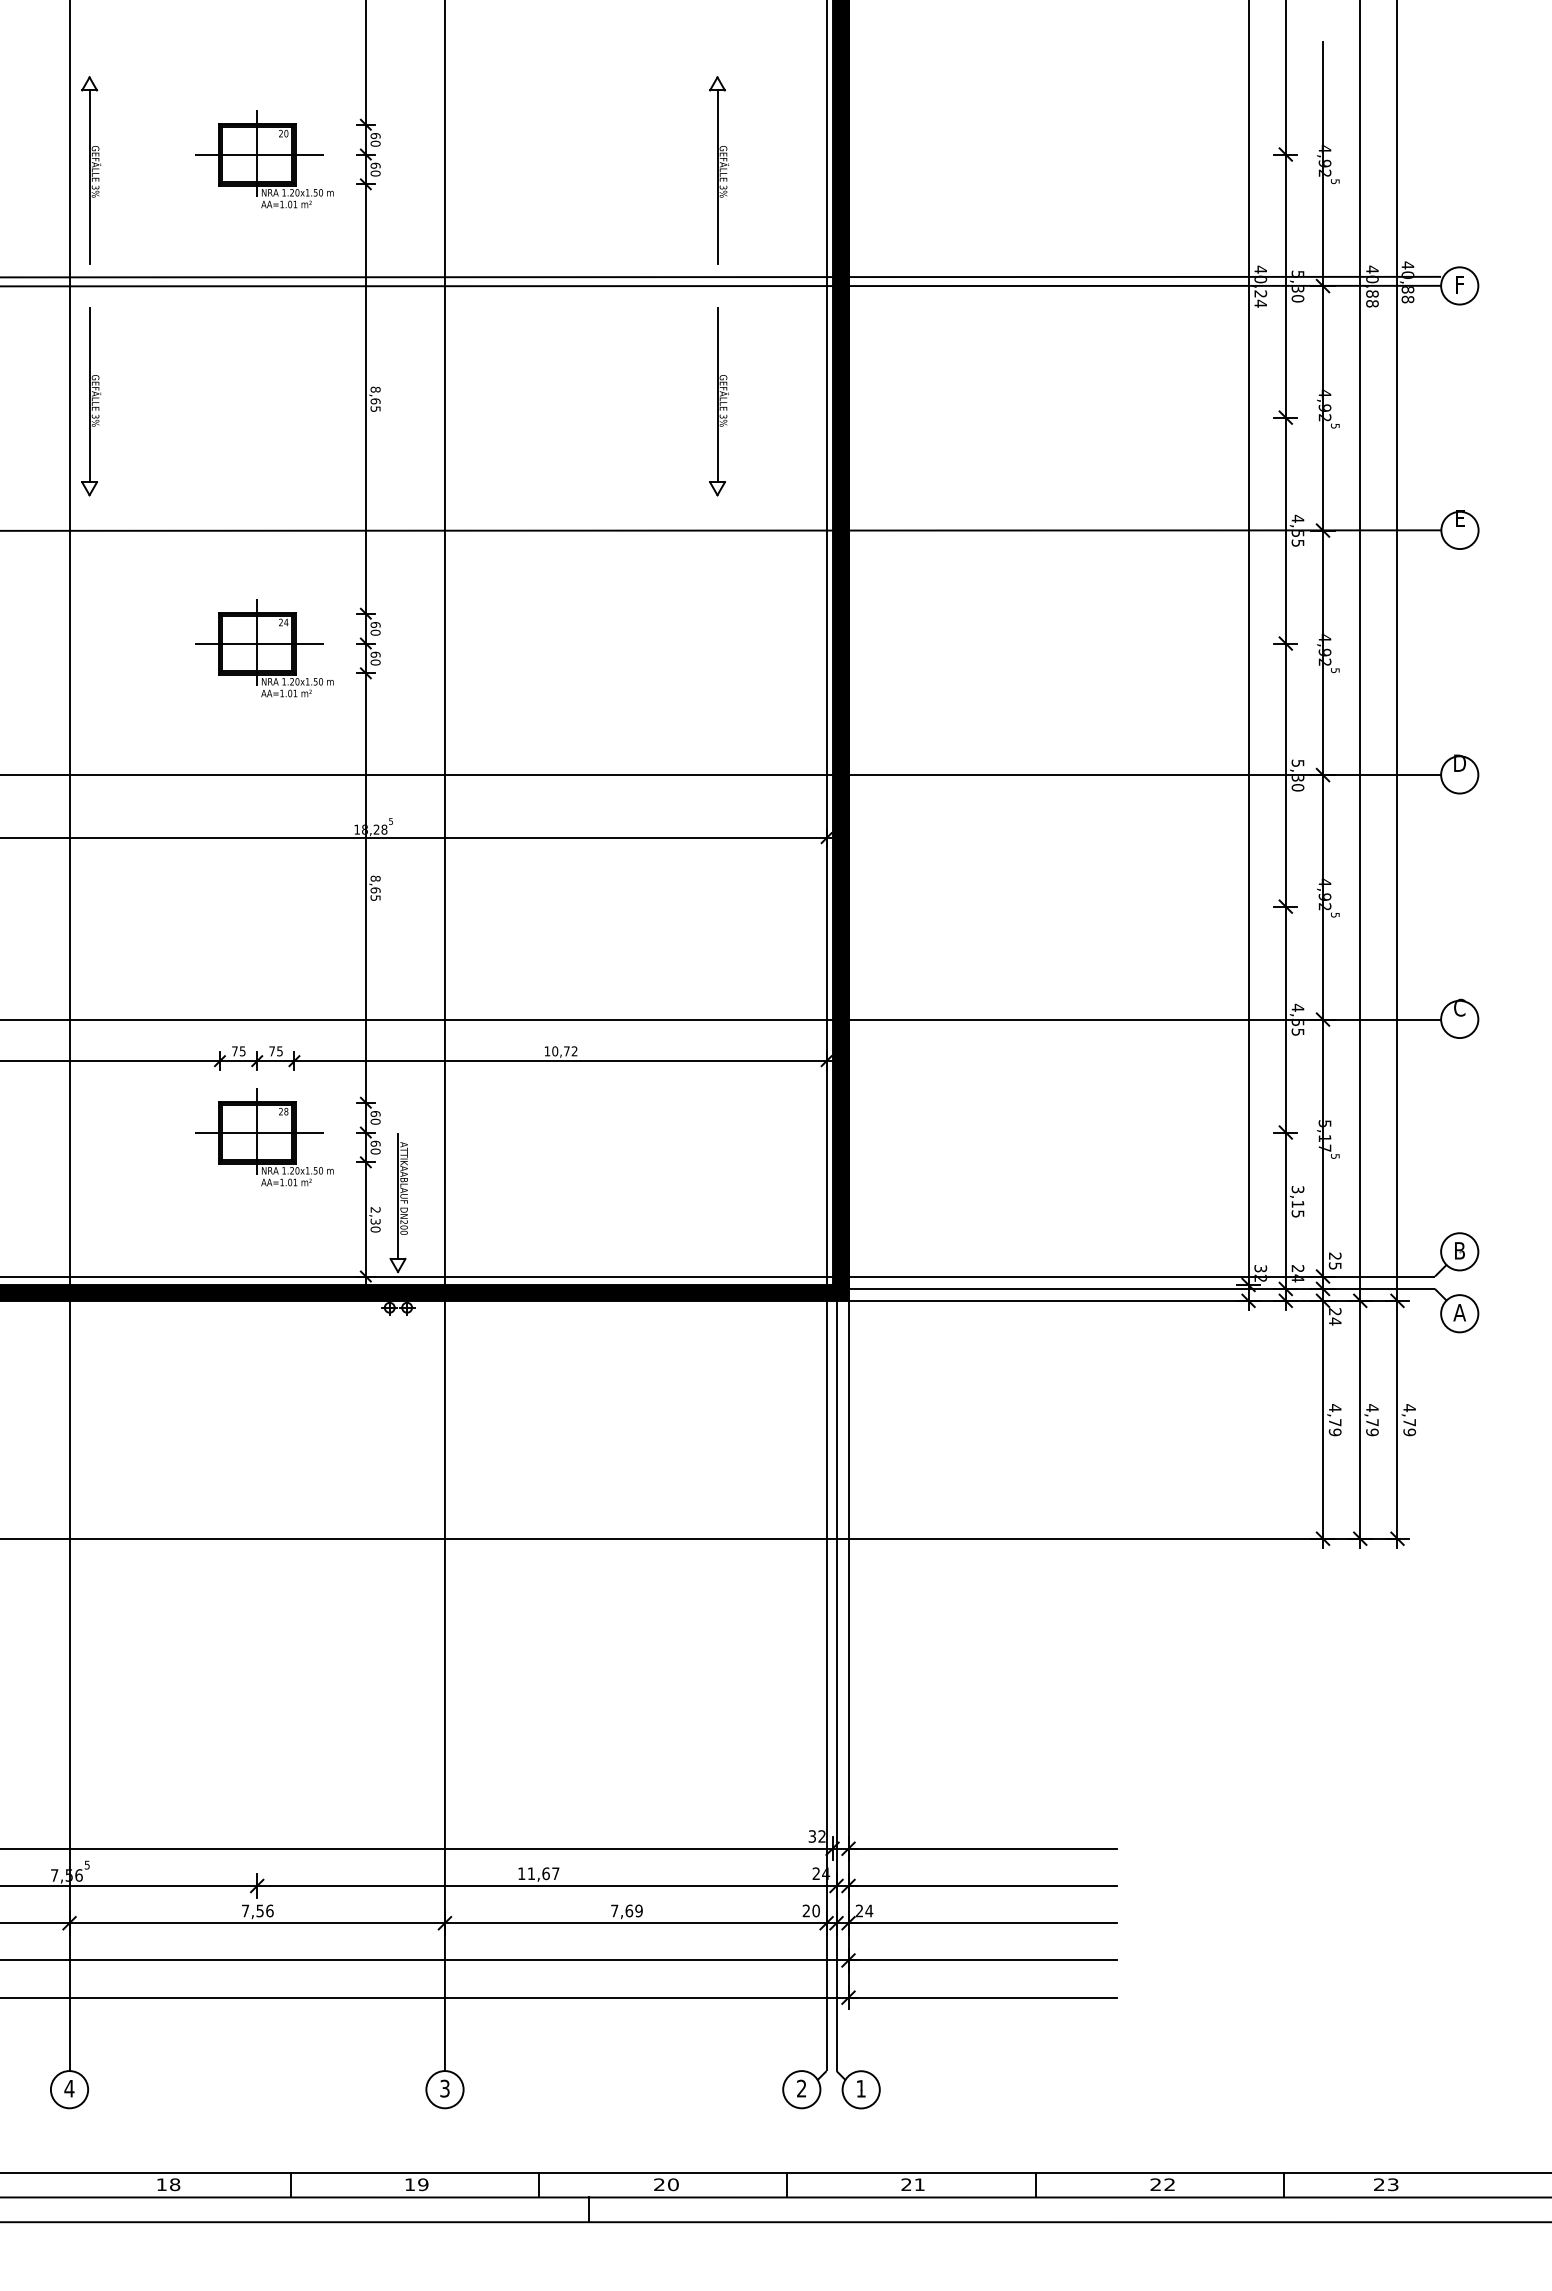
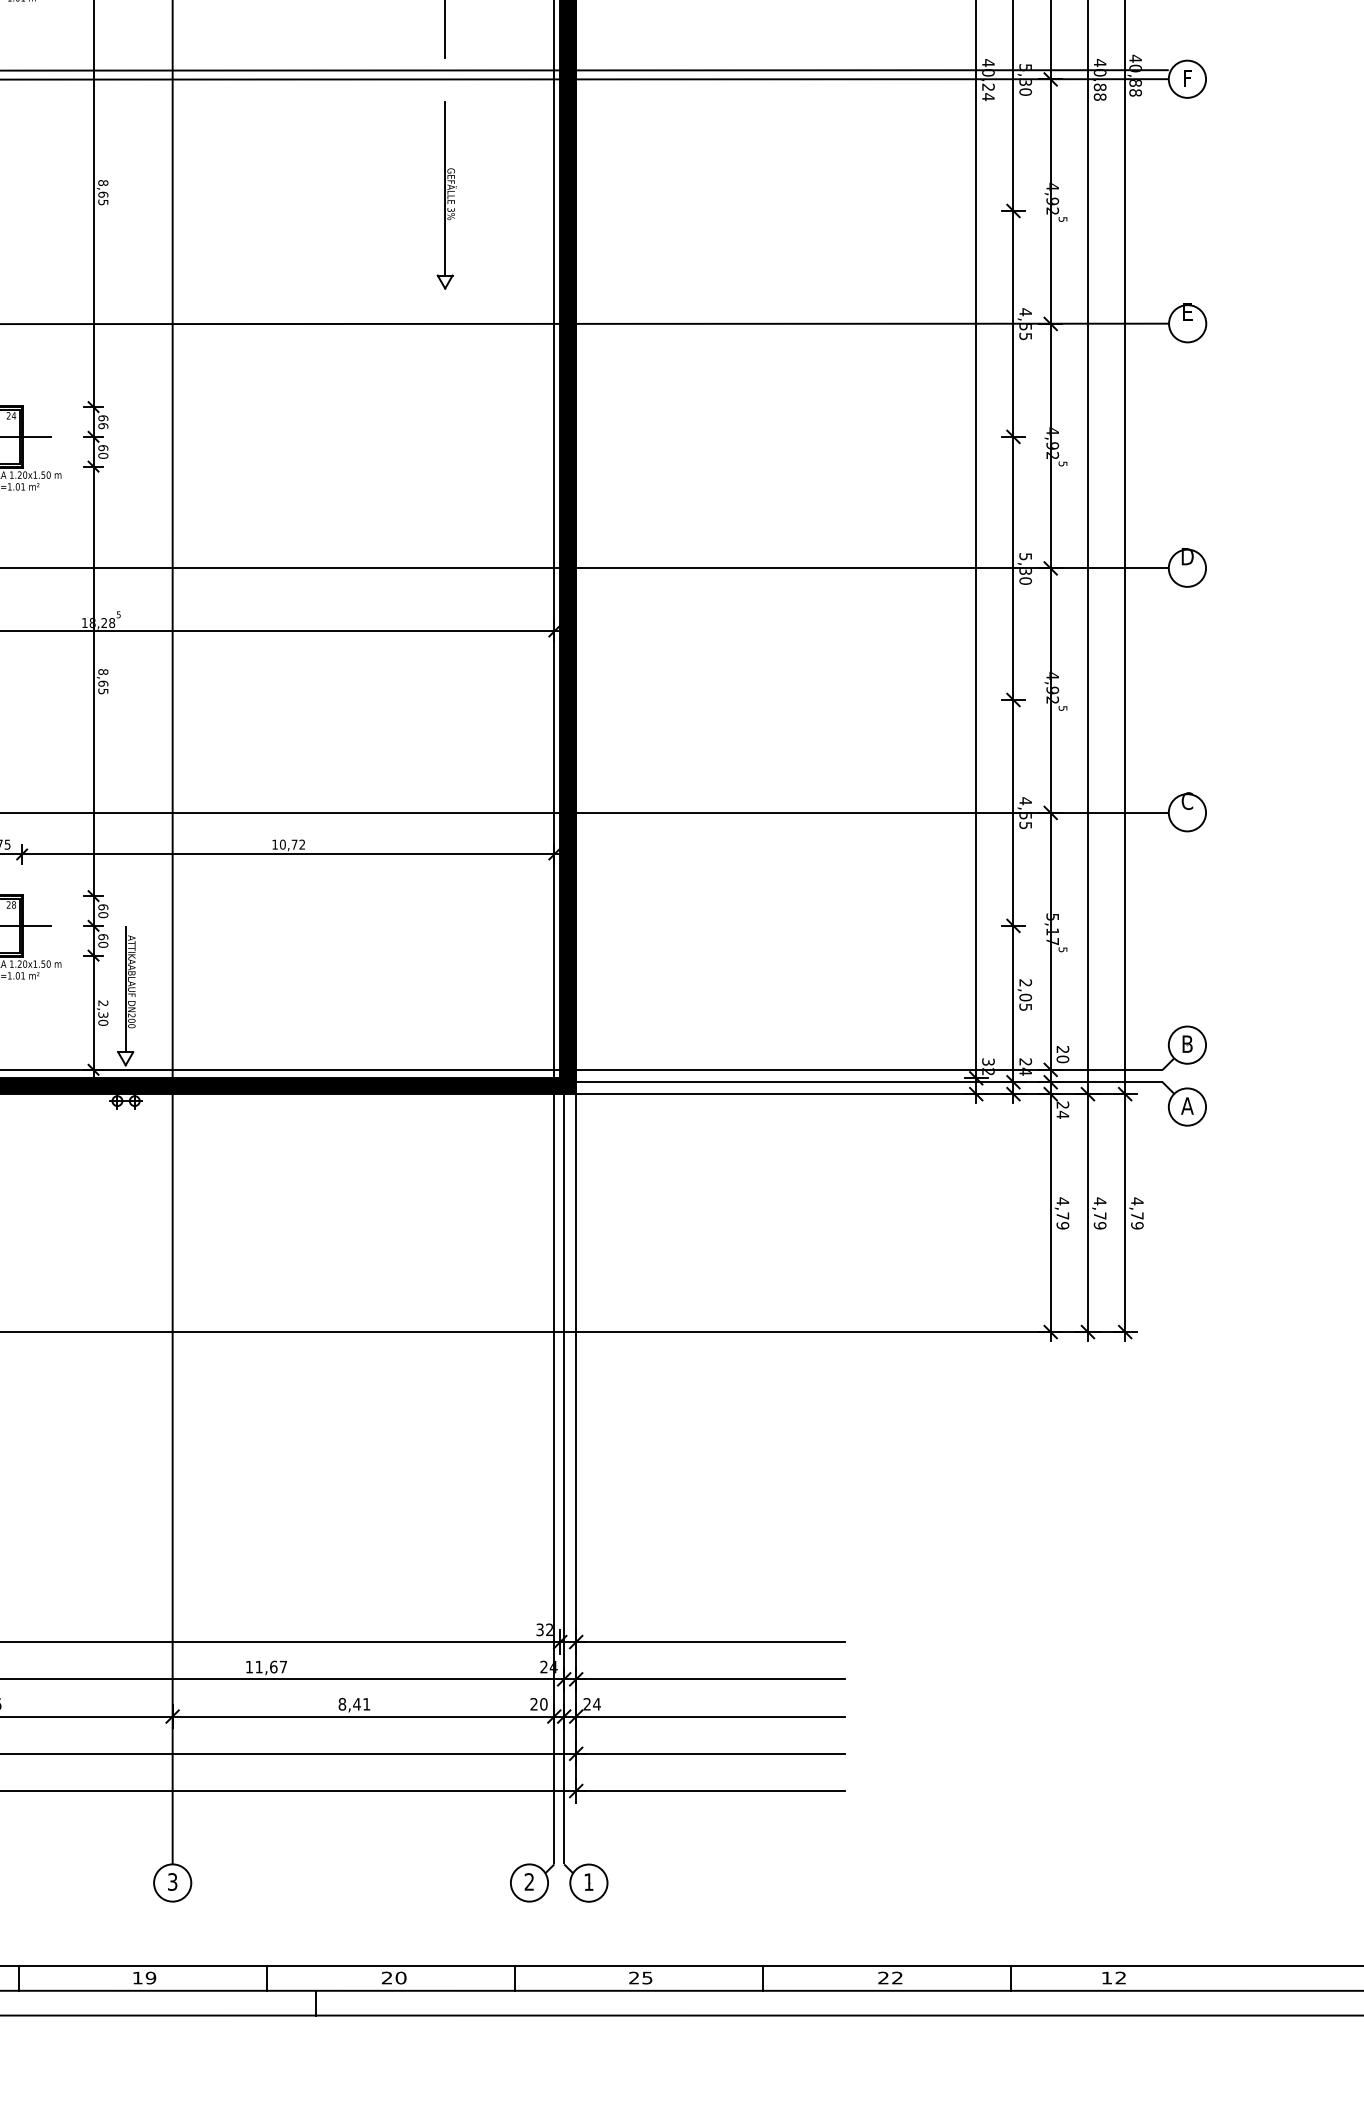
text: (375, 632) -> (103, 425), 60 -> 66
text: (1297, 1197) -> (1025, 990), 3,15 -> 2,05
text: (1334, 1265) -> (1062, 1058), 25 -> 20
text: (626, 1910) -> (354, 1703), 7,69 -> 8,41
text: (919, 2184) -> (647, 1977), 21 -> 25
text: (1386, 2184) -> (1114, 1977), 23 -> 12

